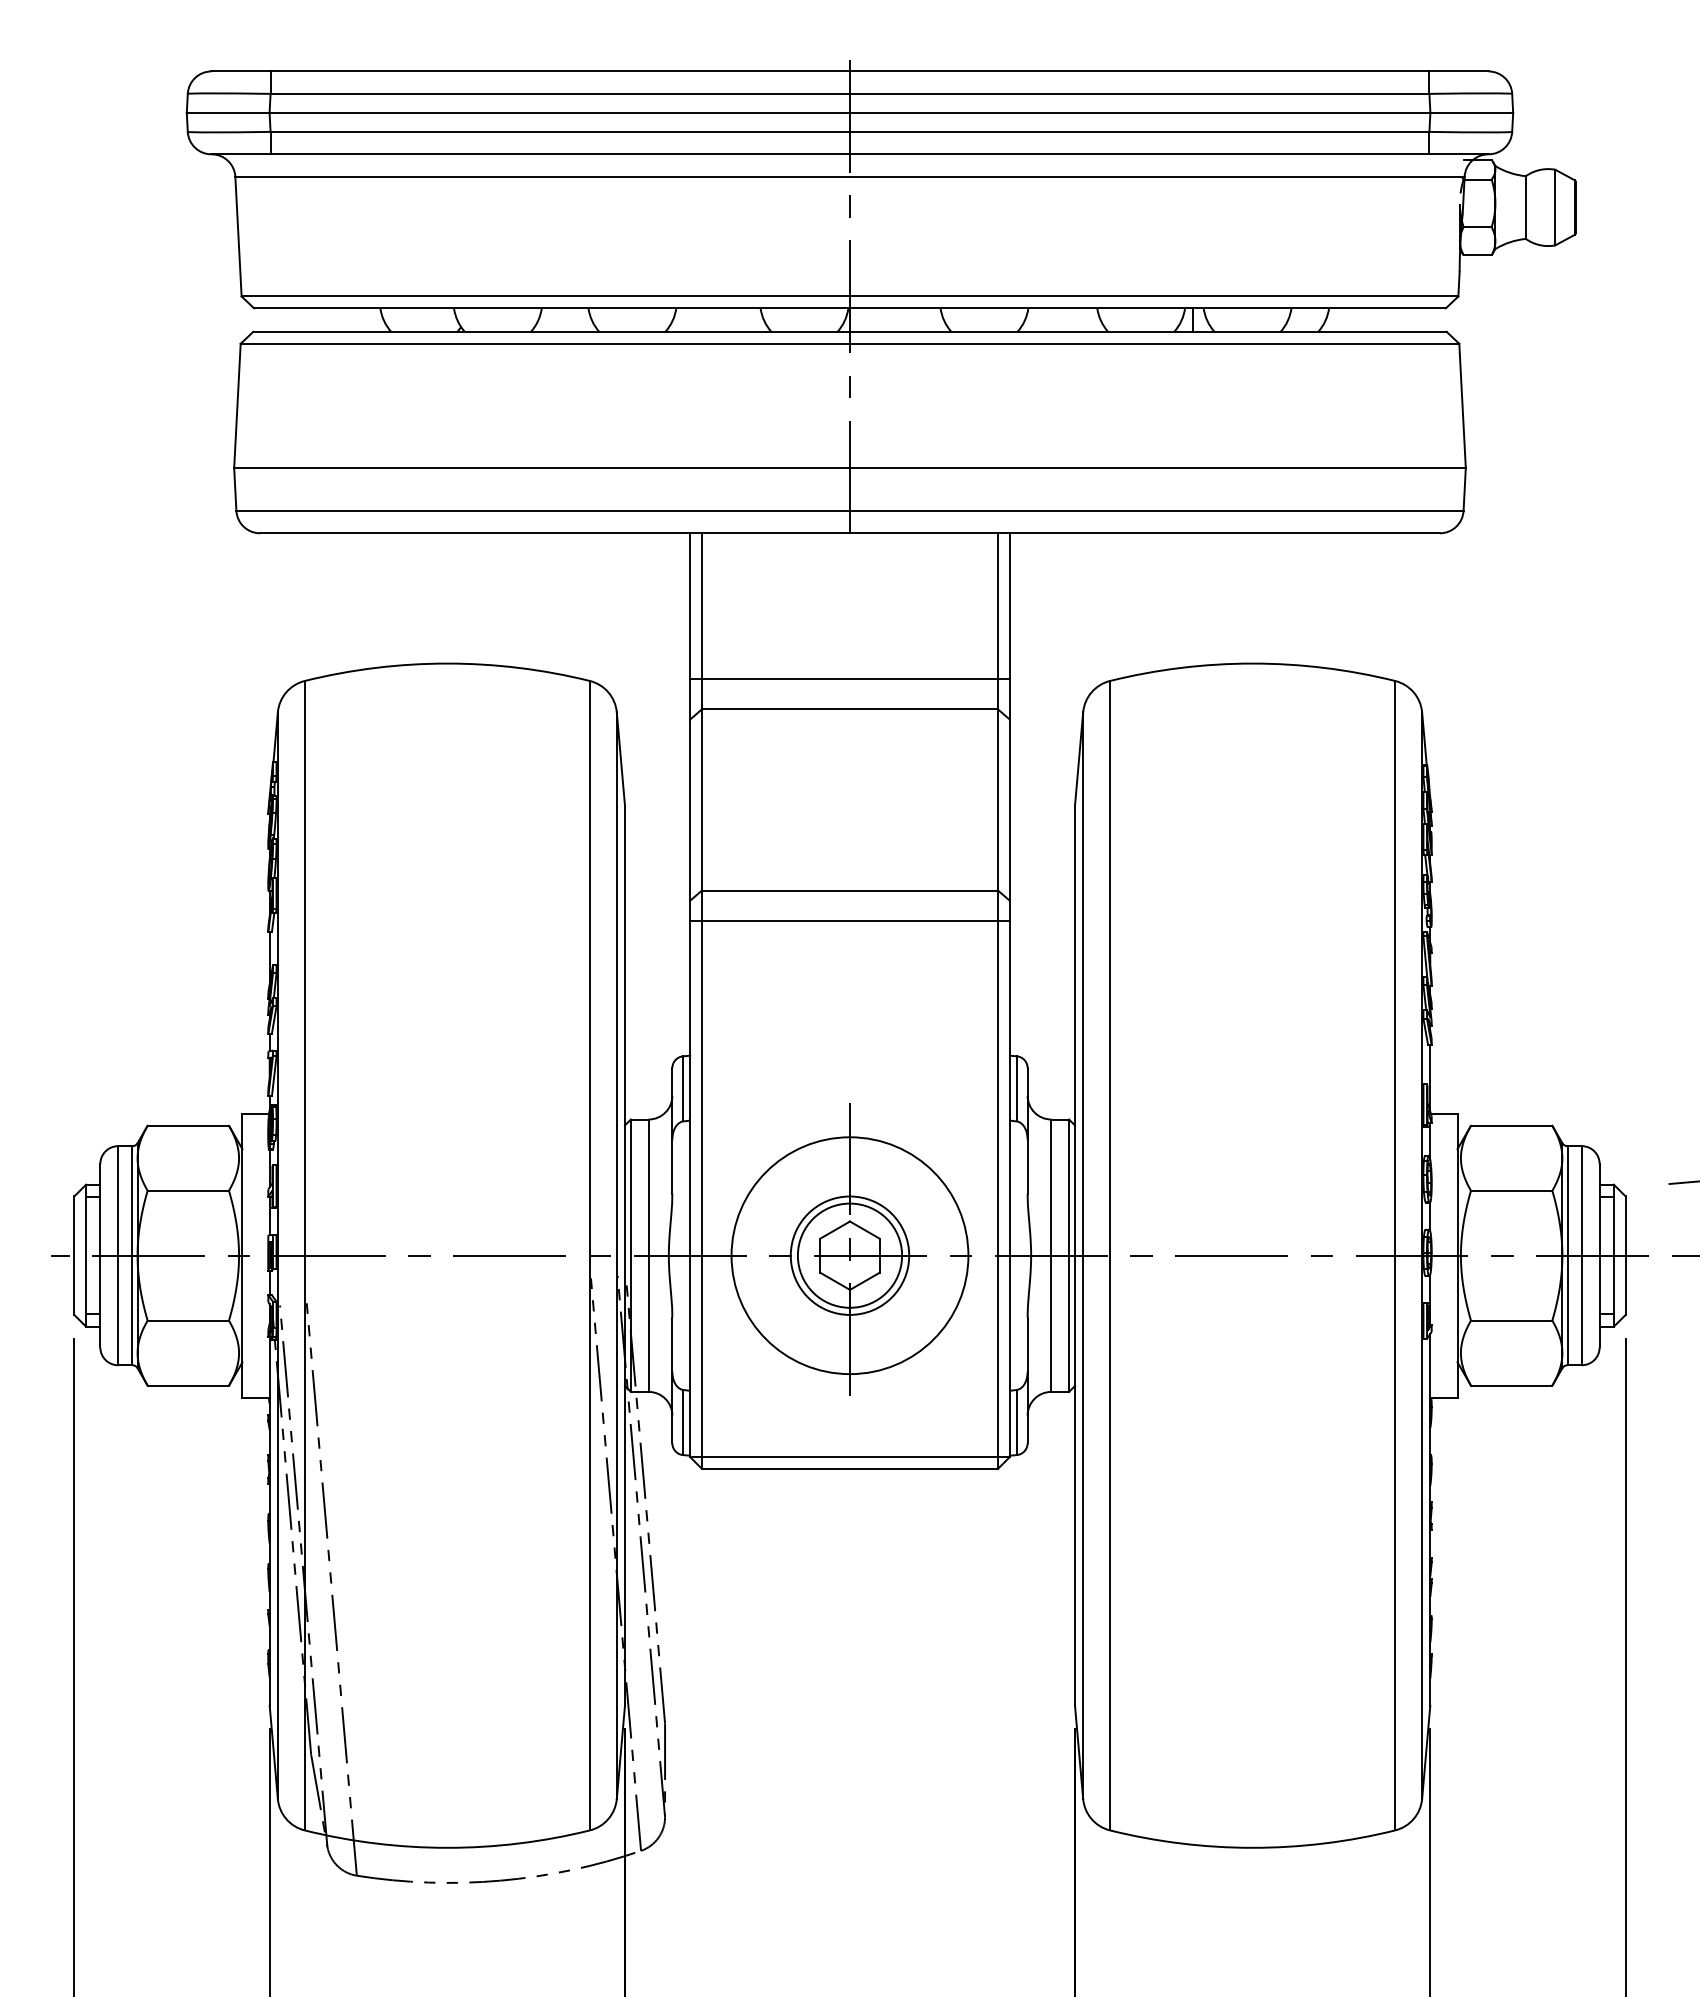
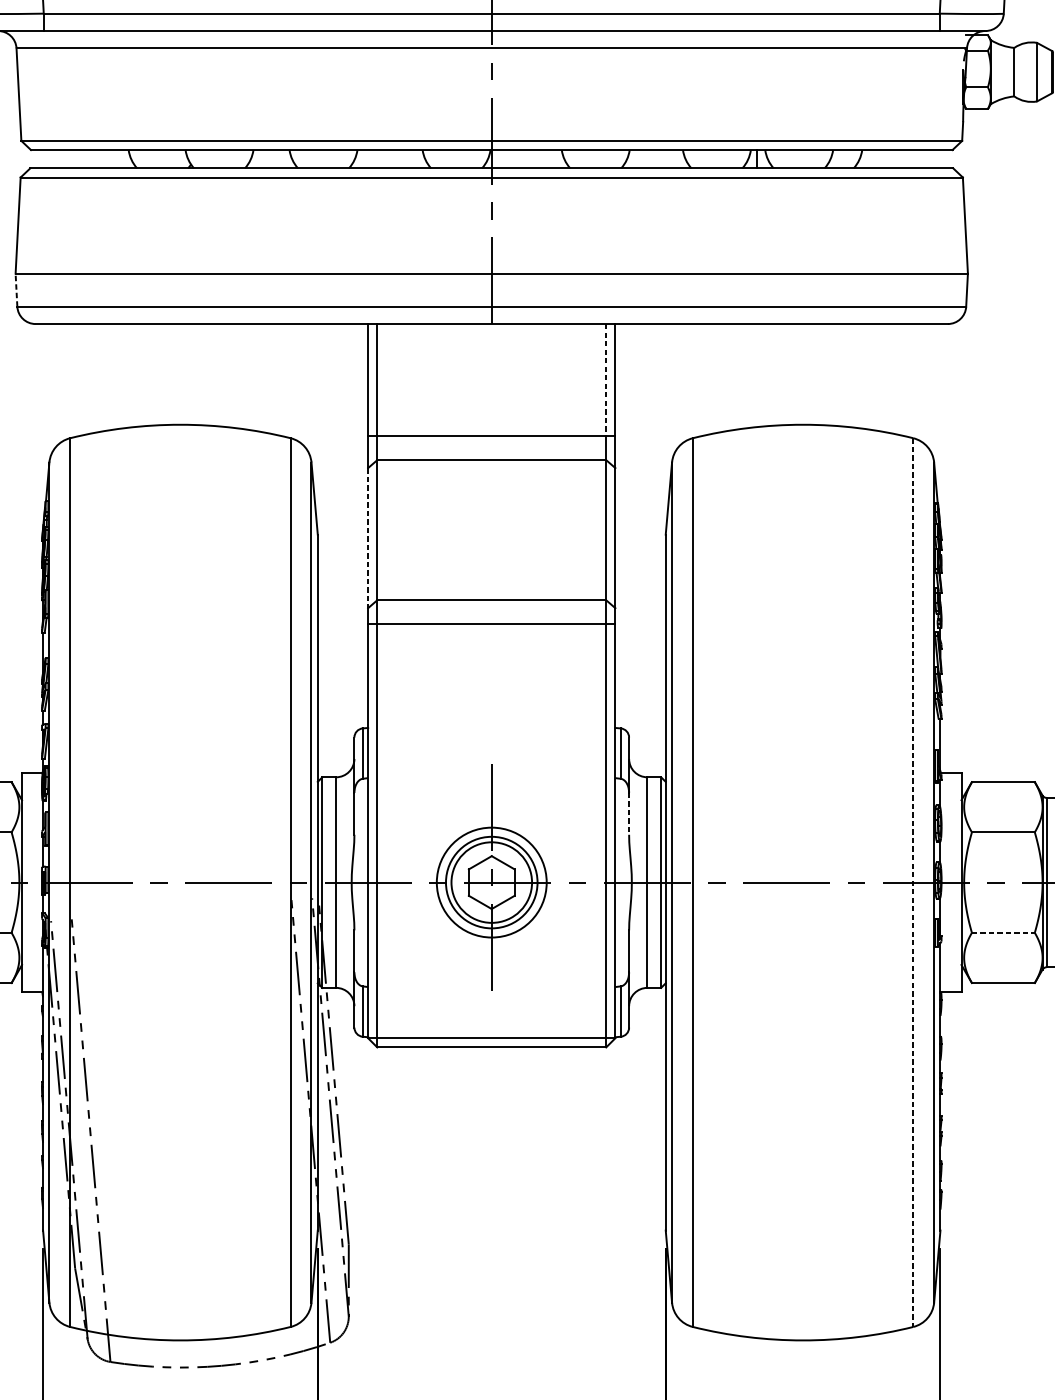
line: (235, 489) -> (16, 290), solid -> dashed
line: (998, 605) -> (606, 379), solid -> dashed
line: (690, 810) -> (368, 538), solid -> dashed
line: (1027, 1167) -> (629, 814), solid -> dashed
circle: (849, 1255) -> (491, 882), size x0.6
line: (1395, 1255) -> (913, 882), solid -> dashed
line: (1511, 1320) -> (1003, 932), solid -> dashed

